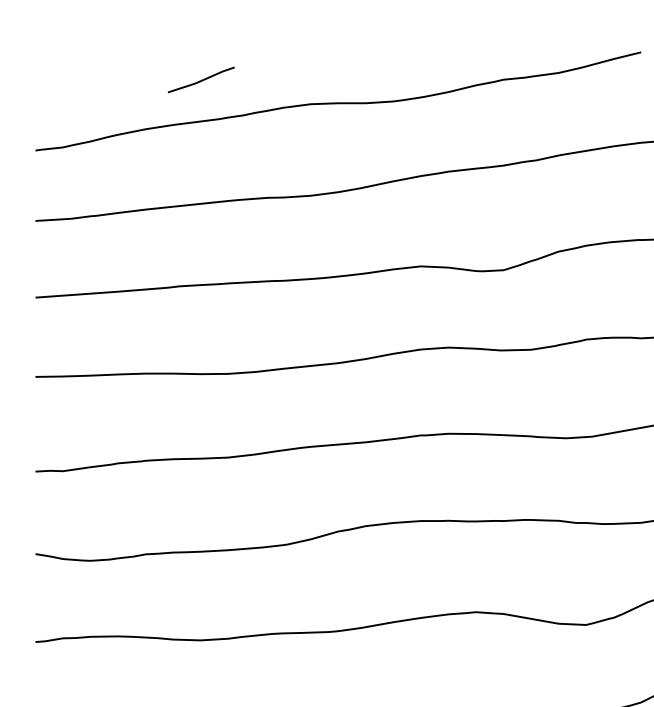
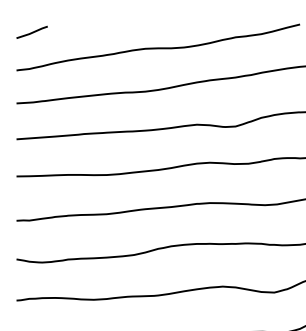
line: (202, 77) -> (32, 31), moved

